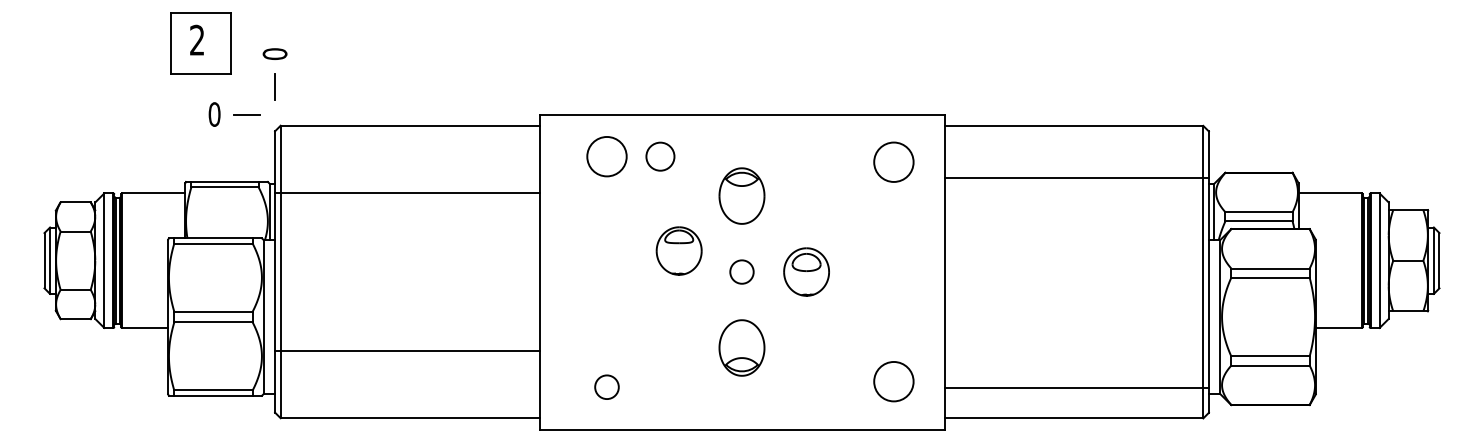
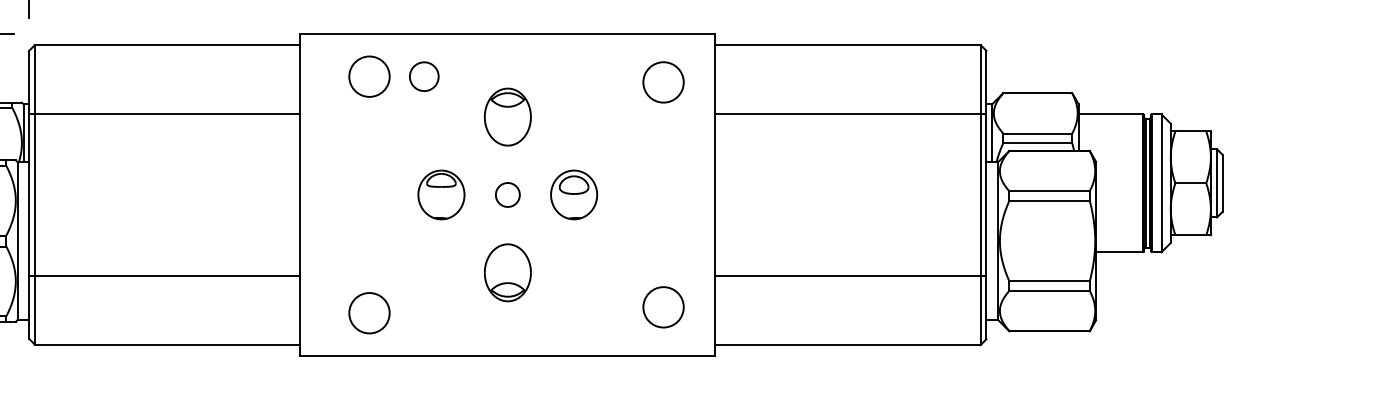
line: (1076, 178) -> (850, 114), moved
part: (678, 250) -> (440, 194), moved
circle: (606, 386) -> (368, 312), size x1.67
line: (1076, 387) -> (850, 275), moved

